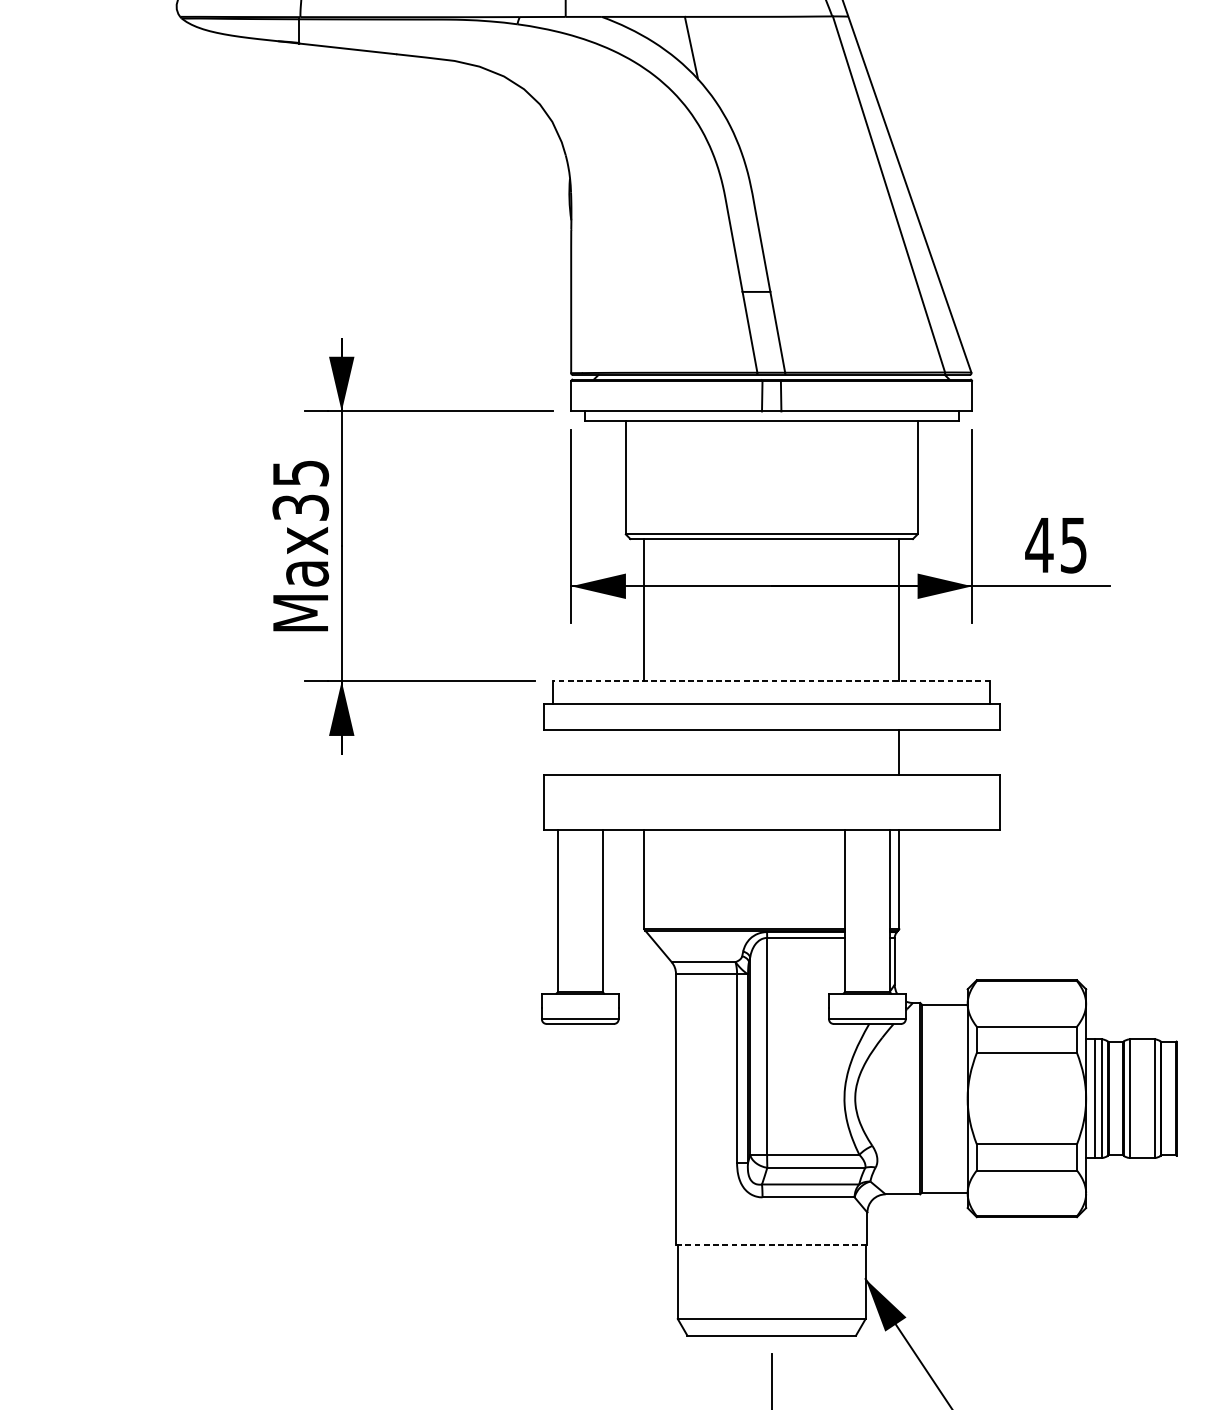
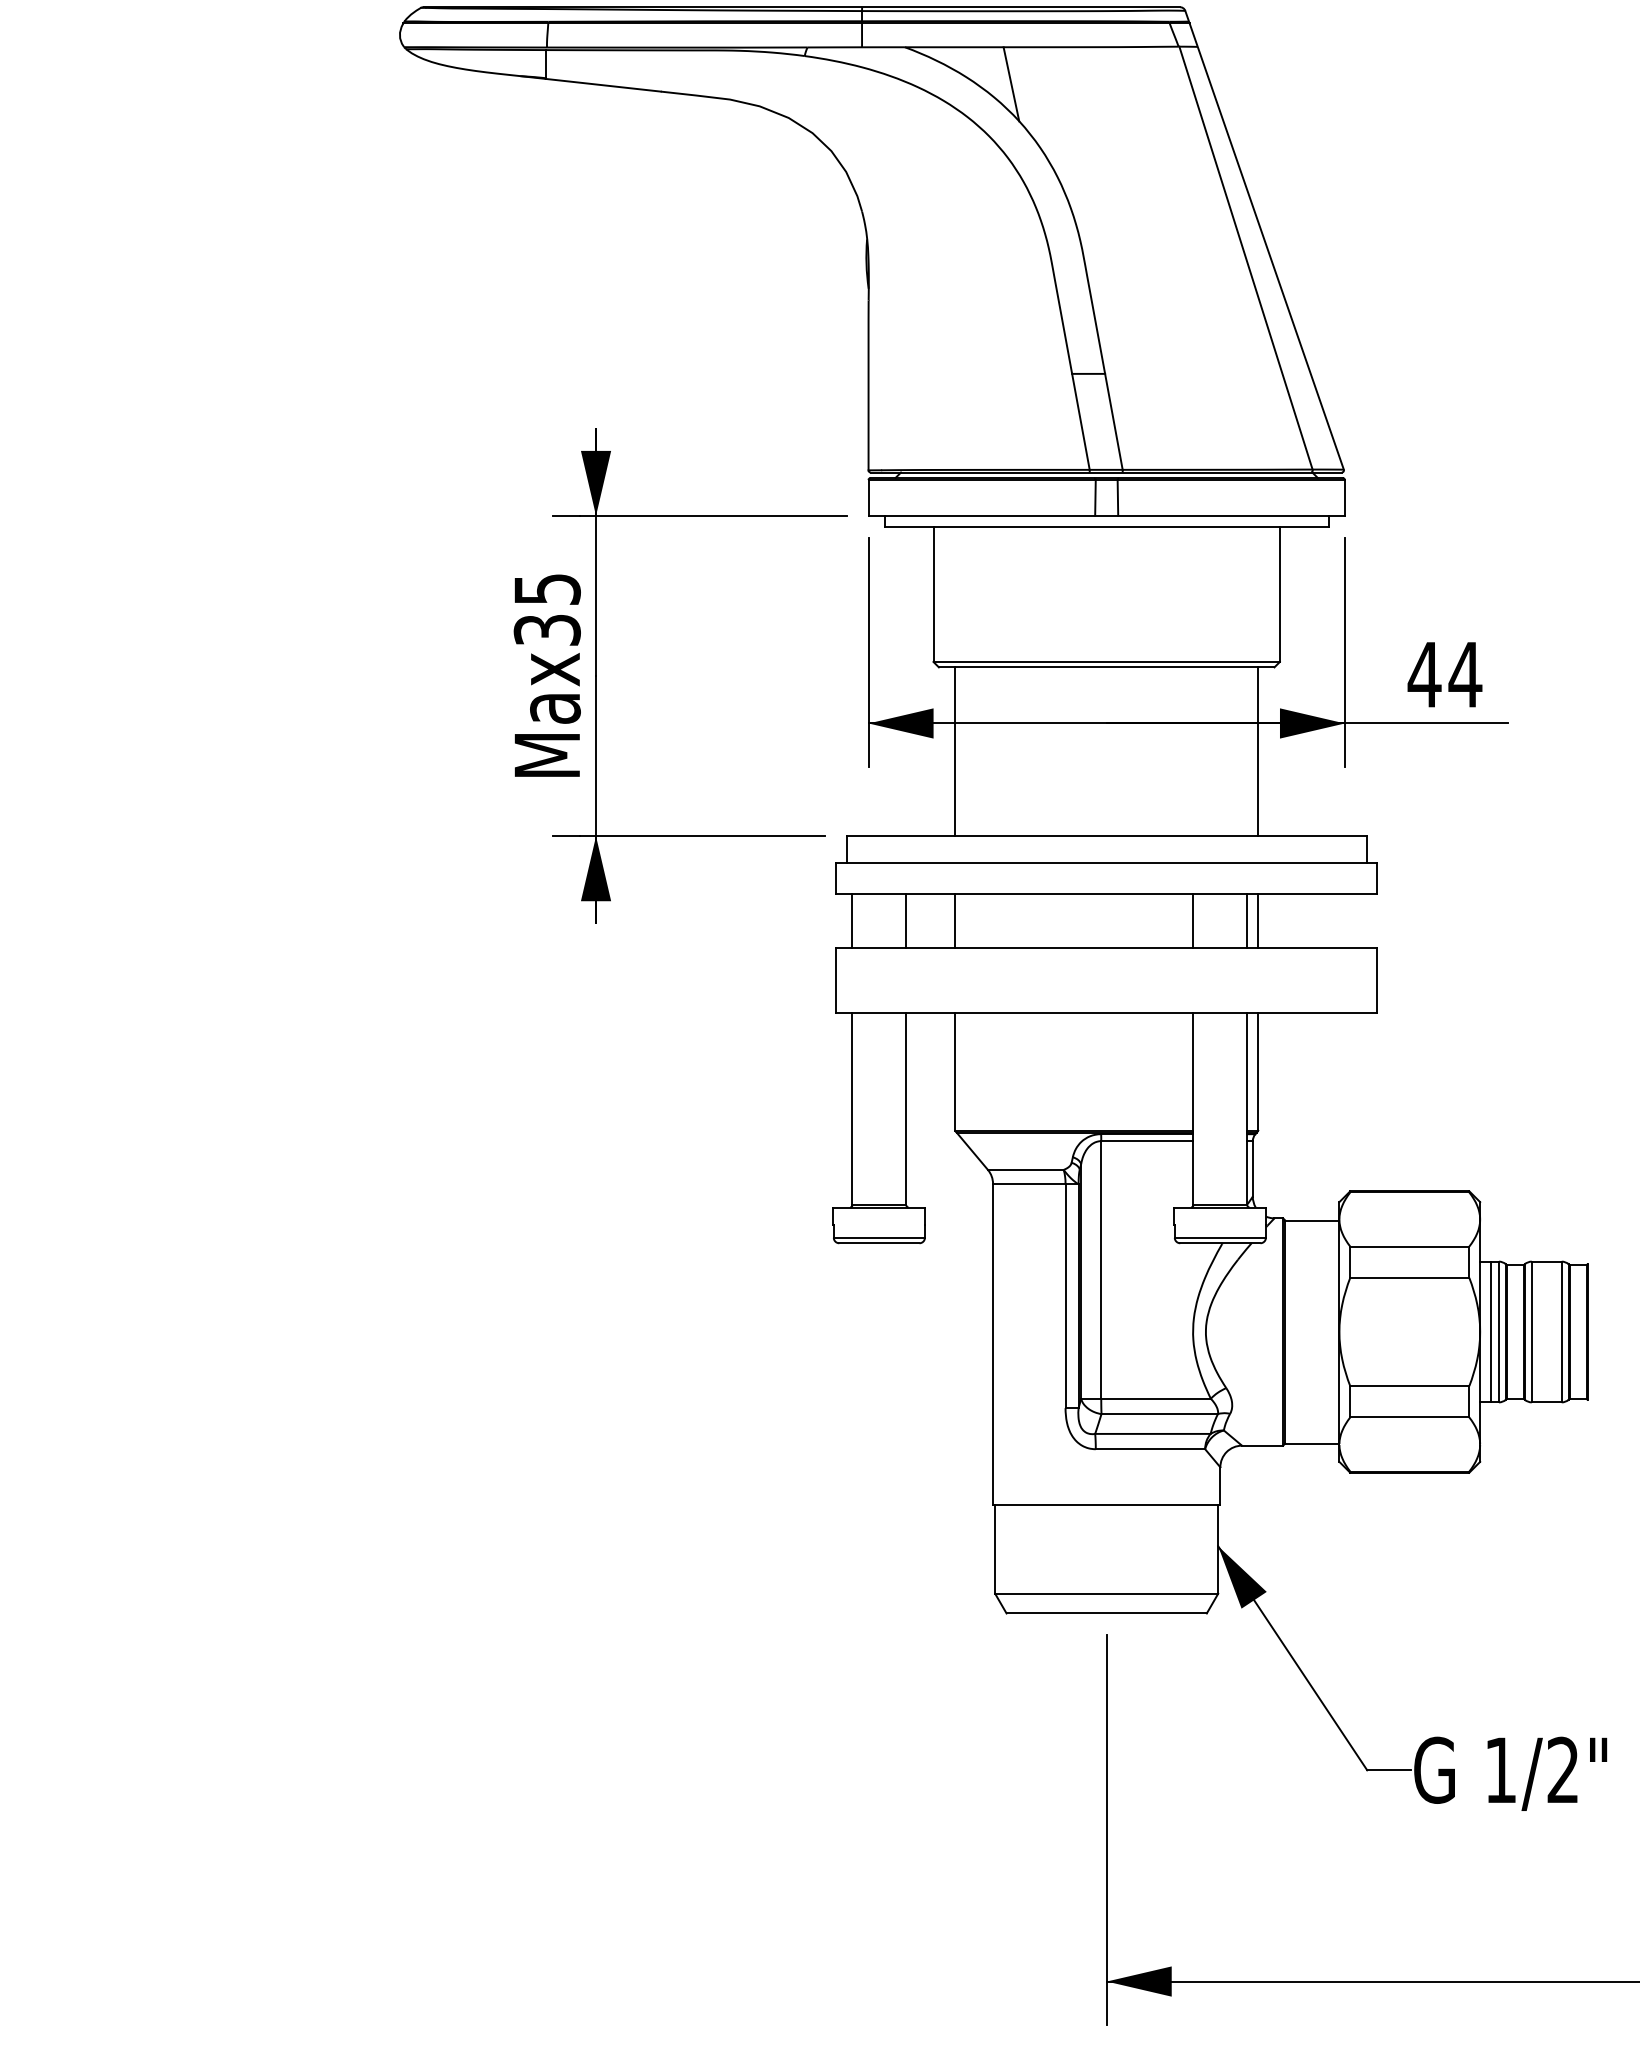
text: (1073, 545) -> (1465, 675), 45 -> 44
line: (771, 681) -> (1106, 836), dashed -> solid
line: (557, 752) -> (852, 920), added
line: (603, 752) -> (906, 920), added
line: (644, 752) -> (955, 920), added
line: (844, 752) -> (1193, 920), added
line: (890, 752) -> (1247, 920), added
line: (771, 1244) -> (1106, 1505), dashed -> solid

